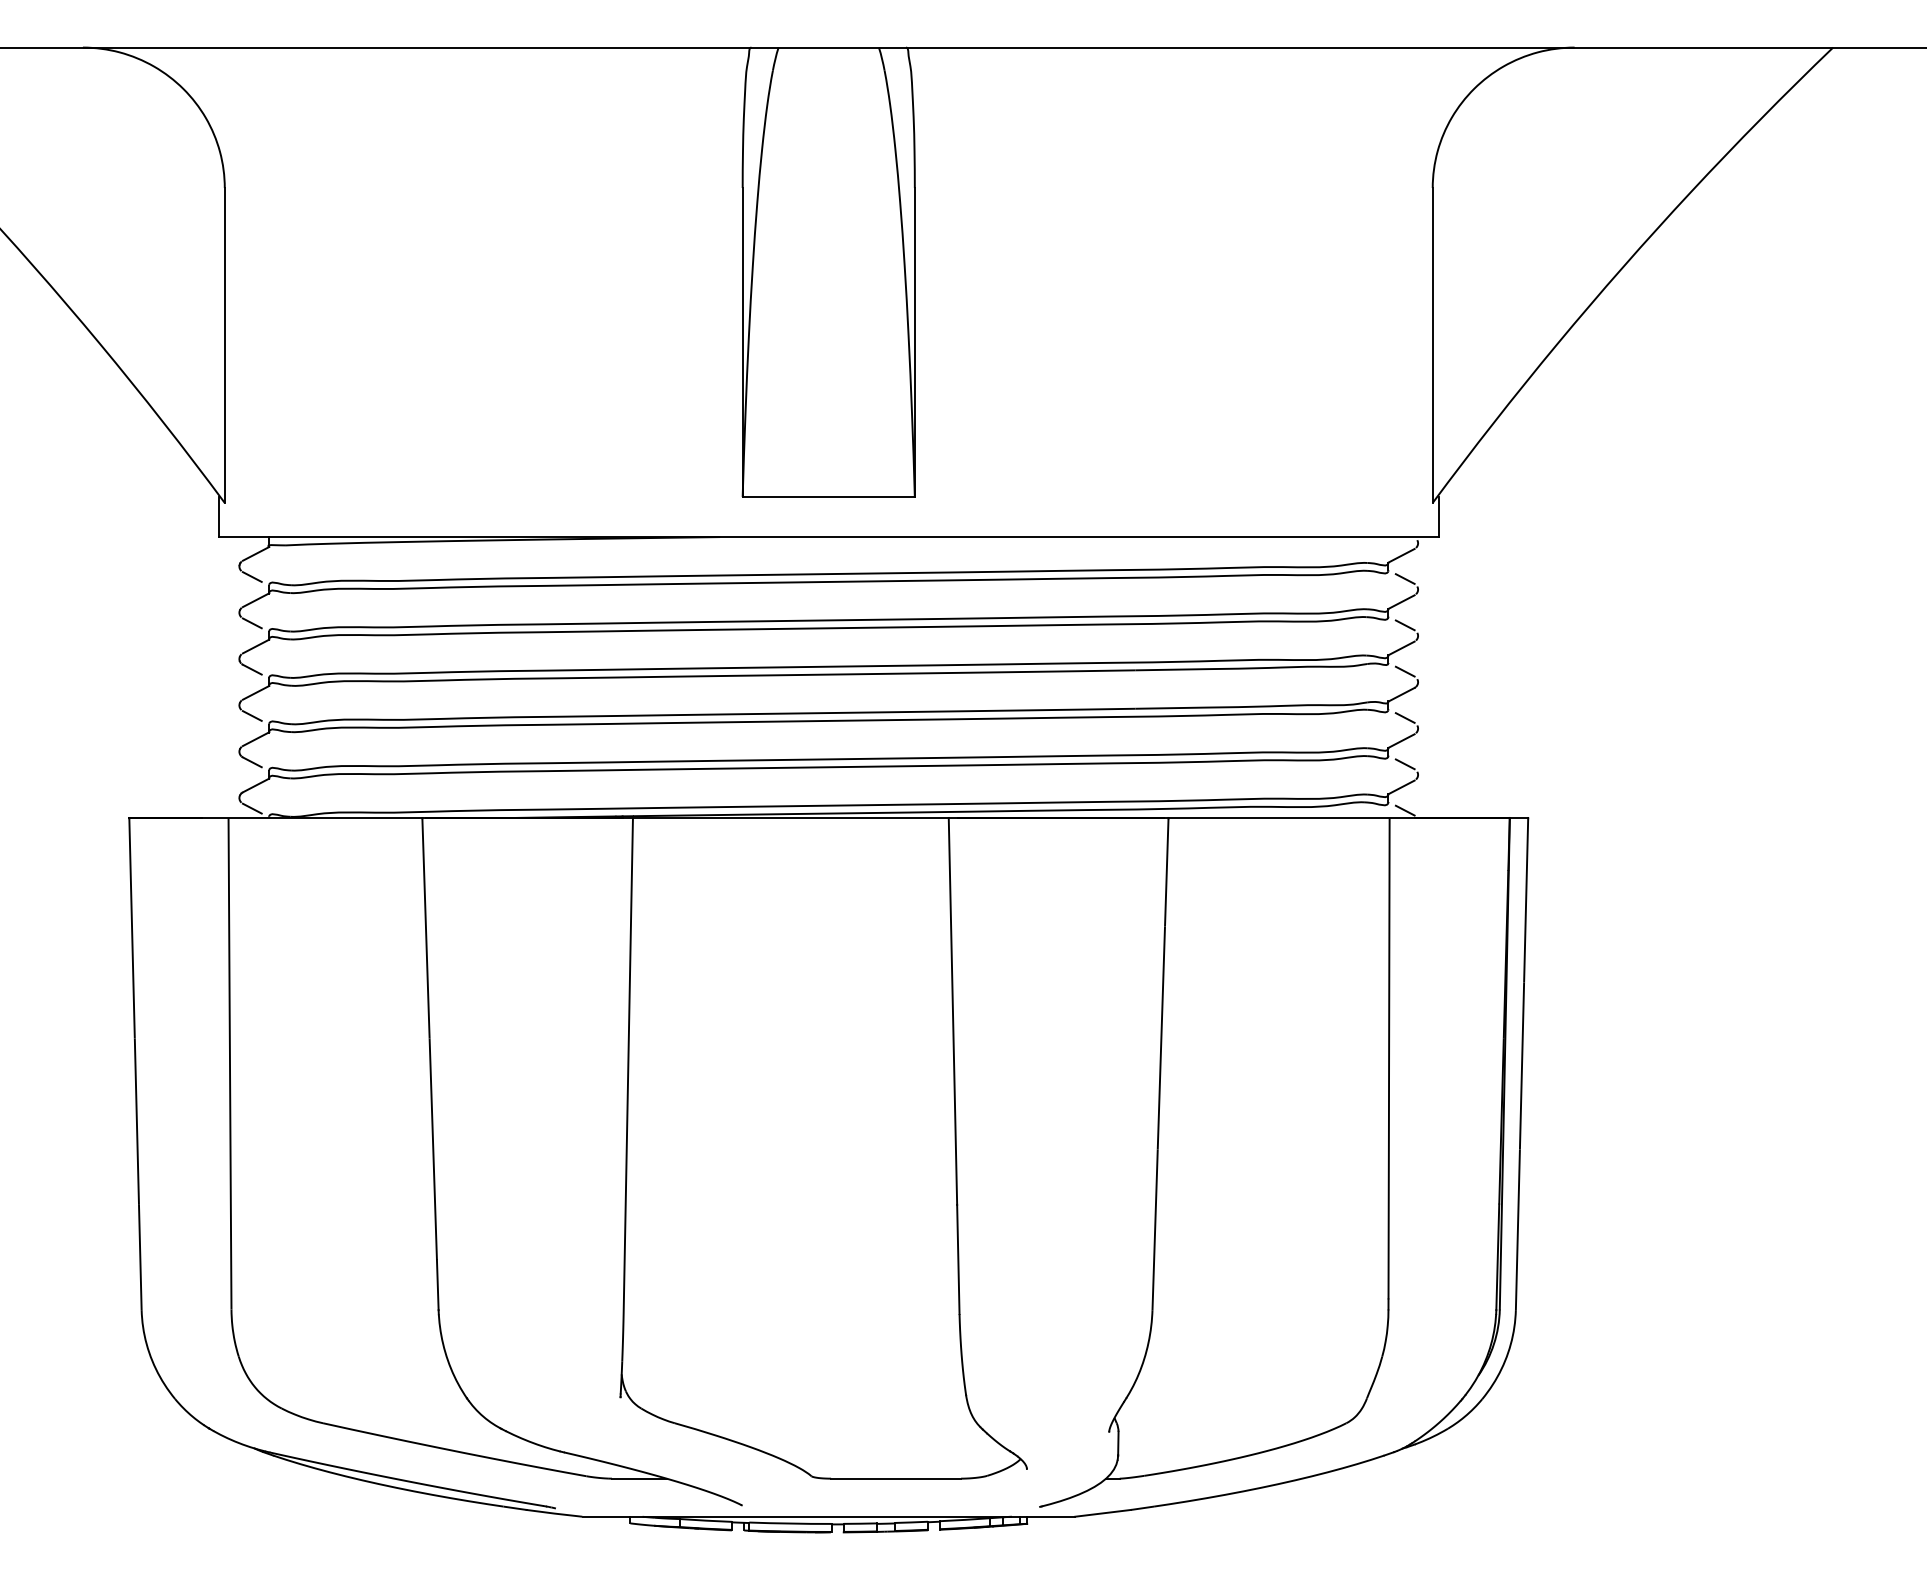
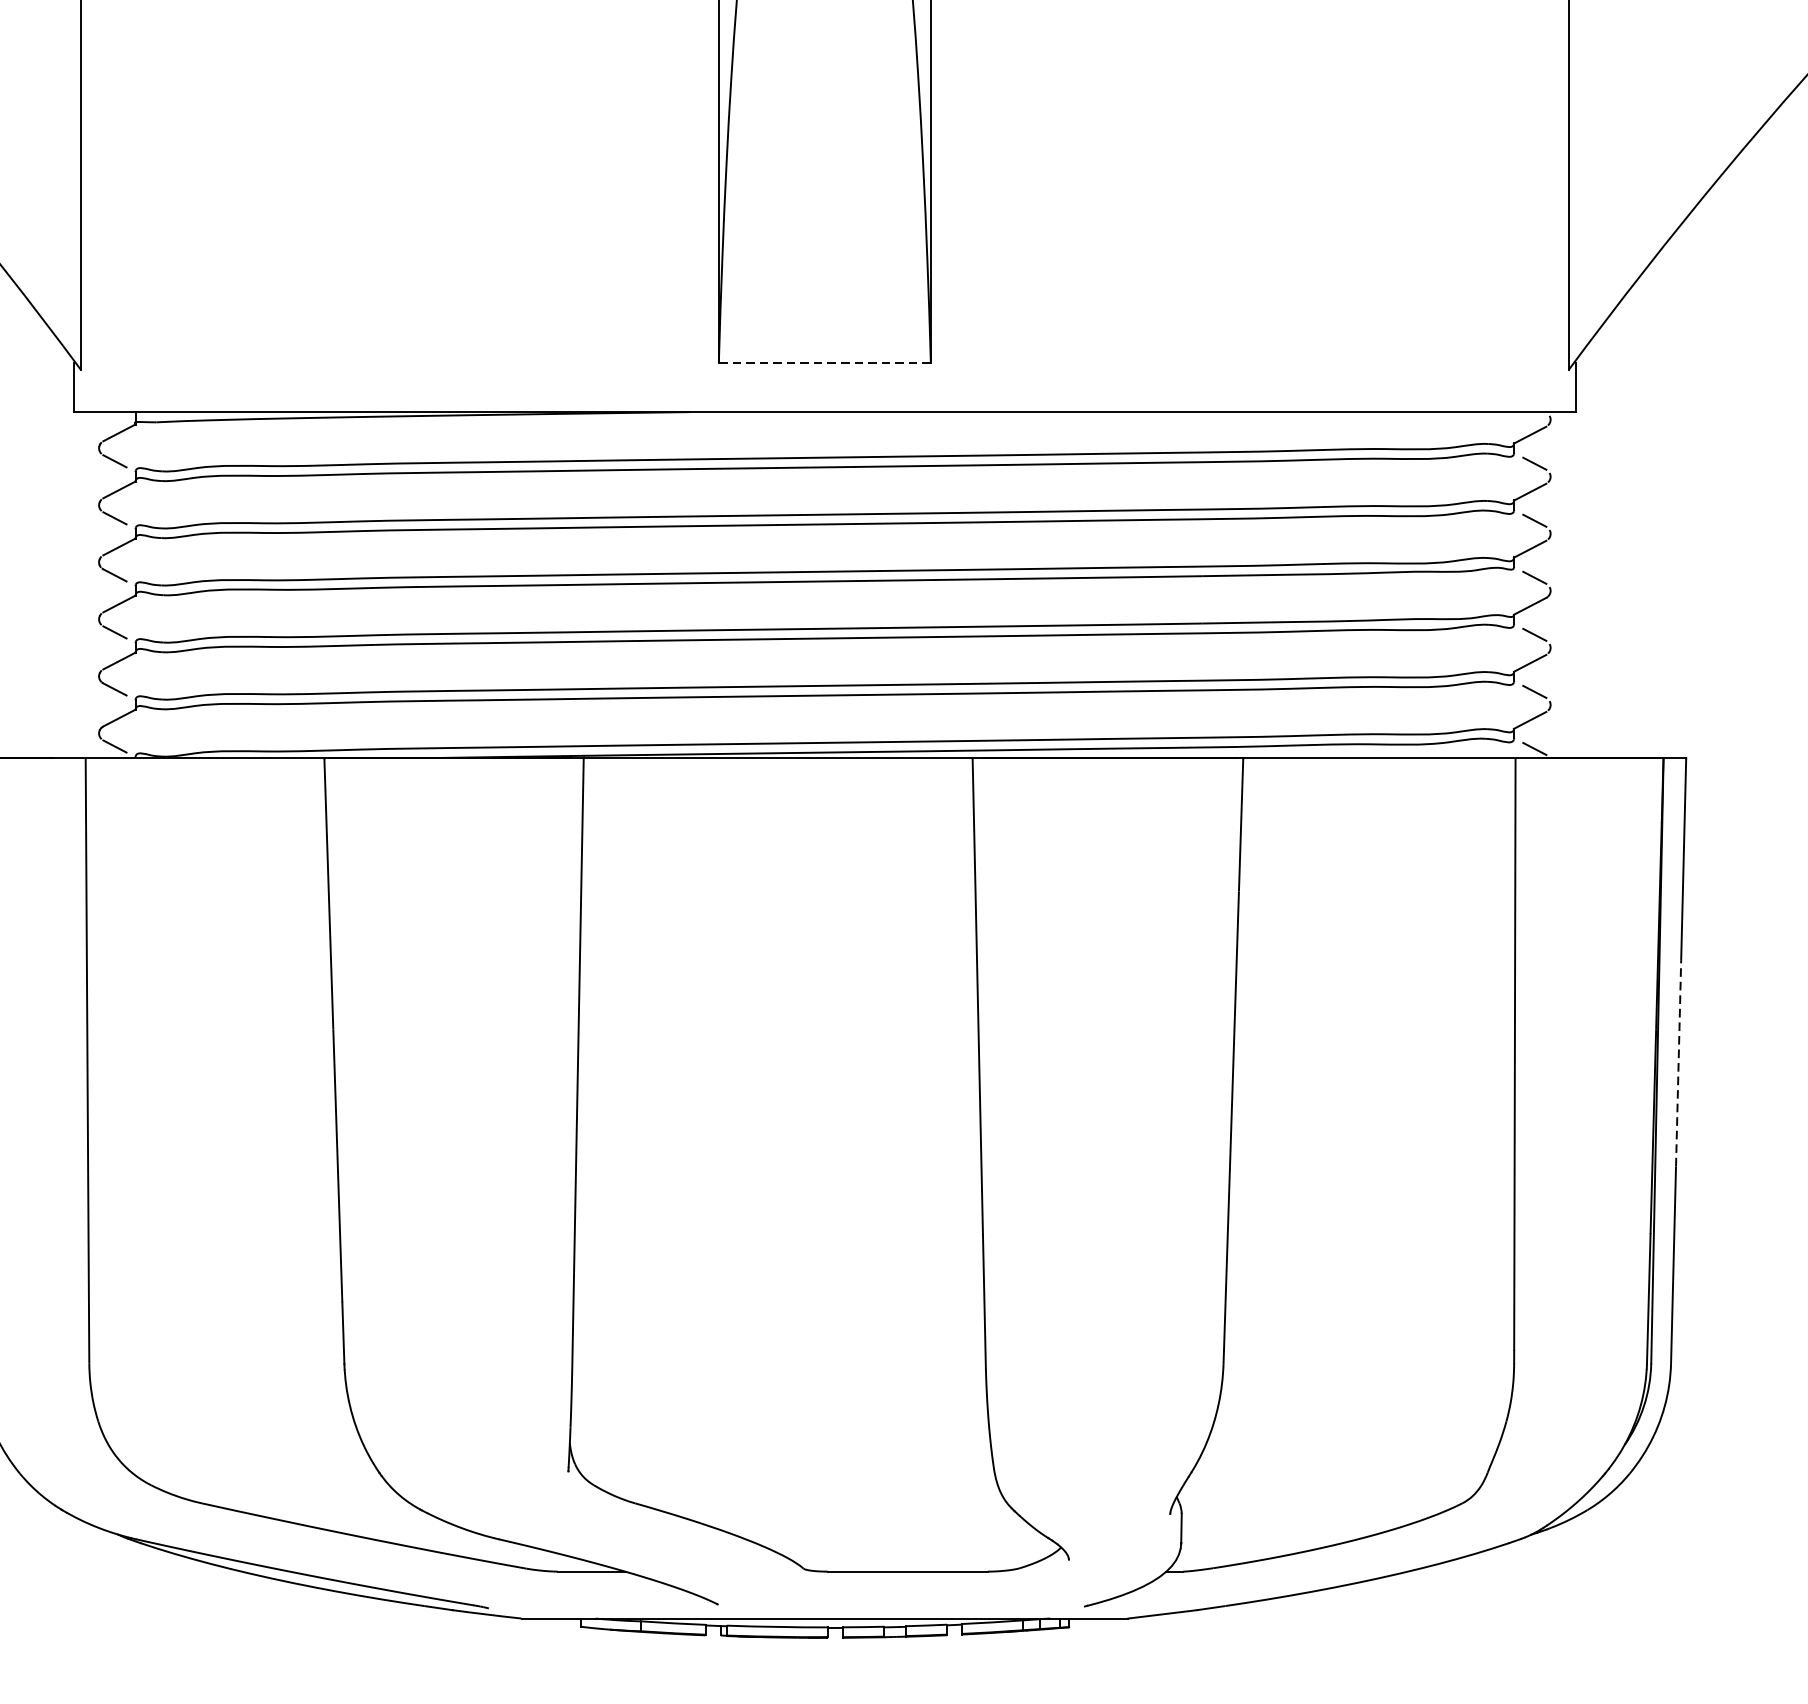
line: (828, 496) -> (824, 362), solid -> dashed
line: (1522, 1066) -> (1679, 1064), solid -> dashed

